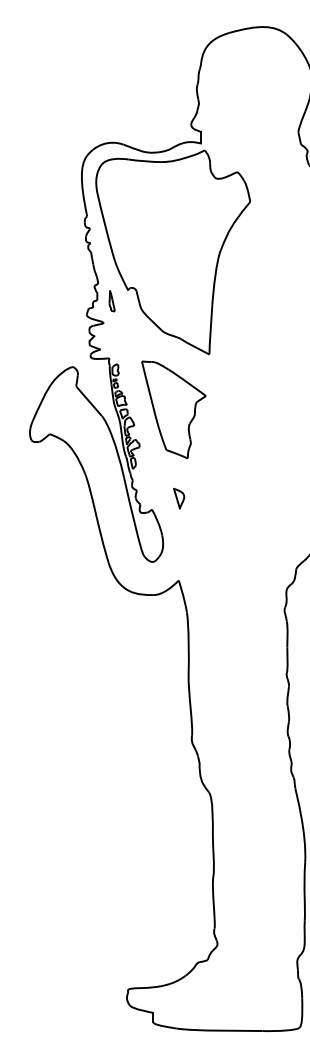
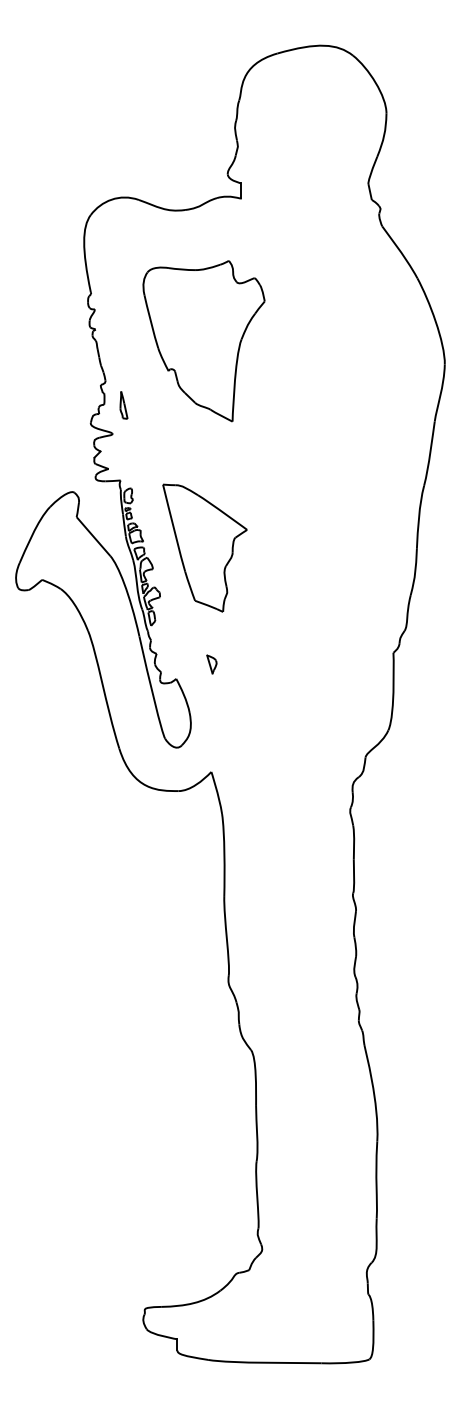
part: (172, 251) -> (203, 340), size x0.6
part: (178, 498) -> (211, 664), size x0.7

